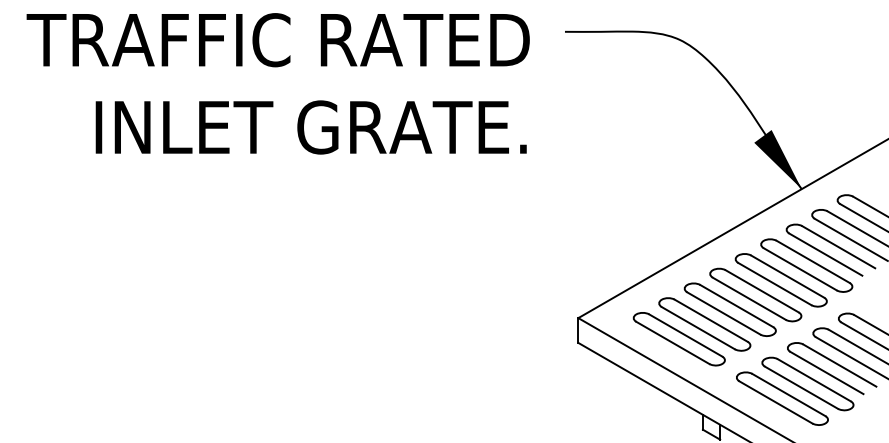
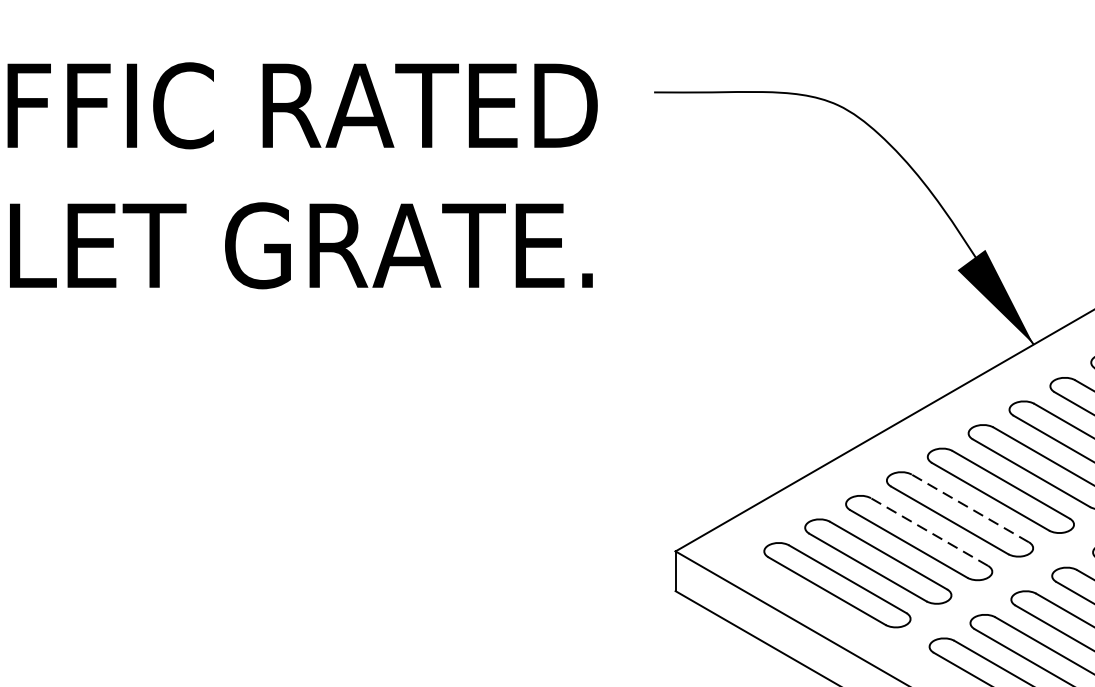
line: (761, 291) -> (969, 508), solid -> dashed
line: (736, 305) -> (929, 531), solid -> dashed

